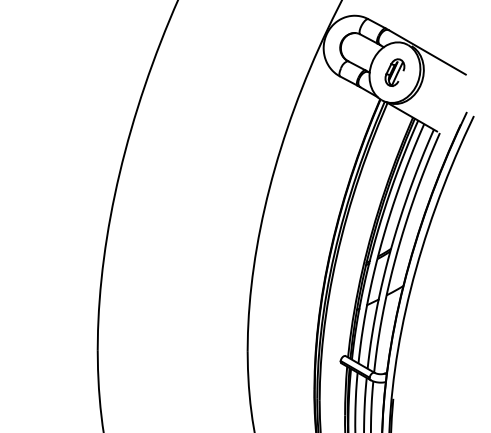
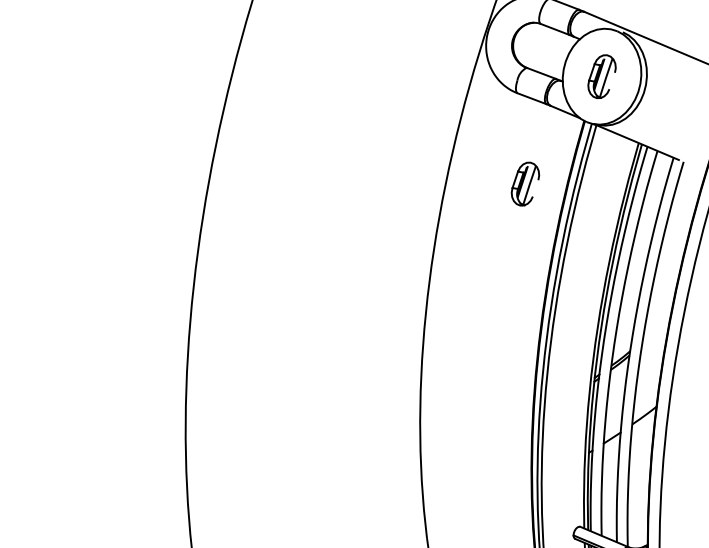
part: (337, 134) -> (524, 183), added

